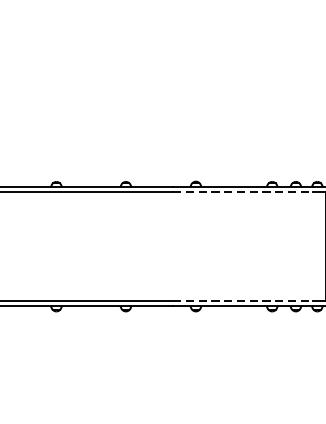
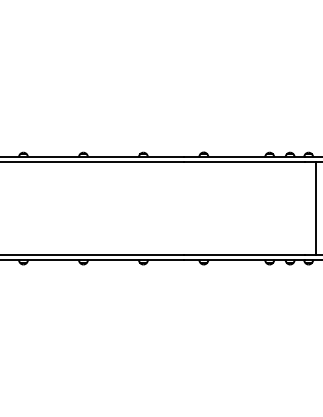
line: (243, 192) -> (244, 161), dashed -> solid
line: (243, 301) -> (244, 255), dashed -> solid

